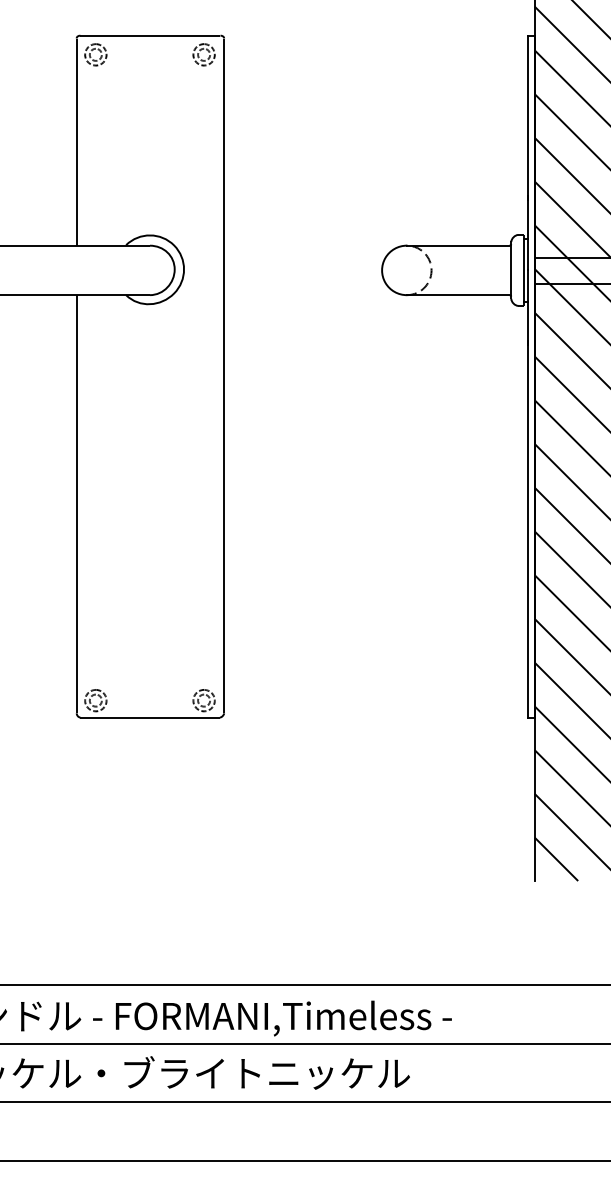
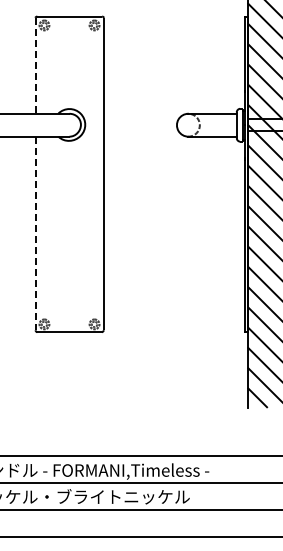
line: (76, 141) -> (35, 65), solid -> dashed
line: (76, 504) -> (35, 233), solid -> dashed

